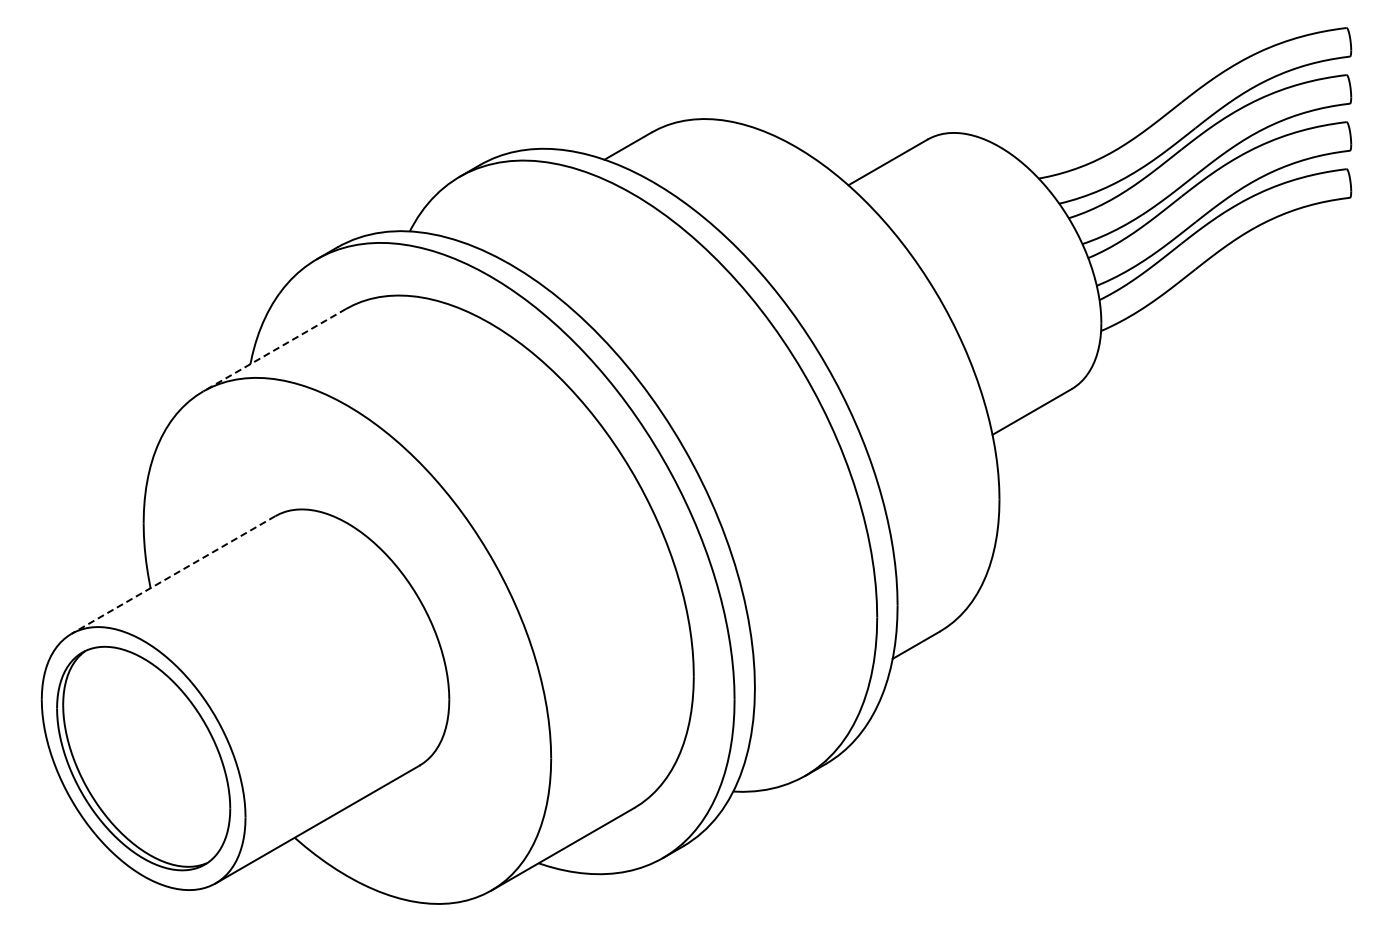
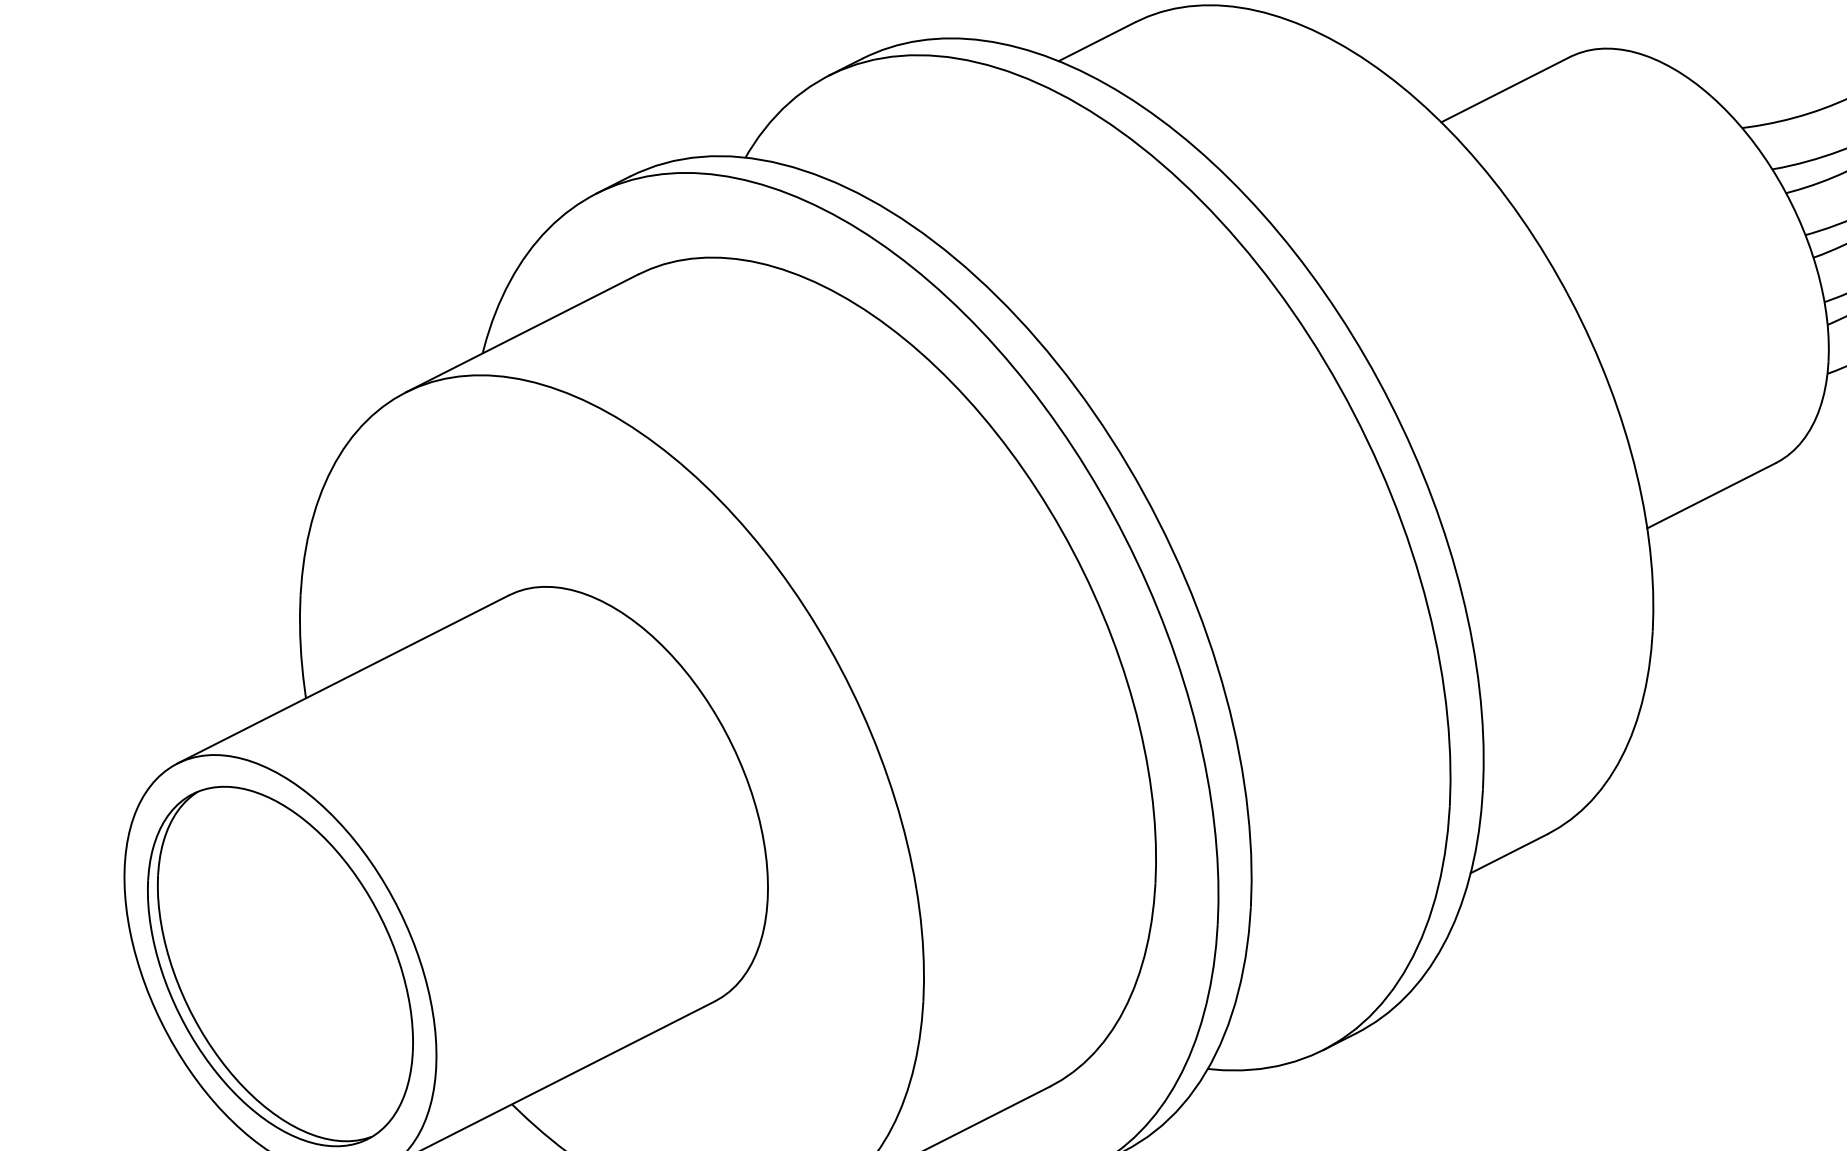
line: (274, 350) -> (521, 333), dashed -> solid
line: (173, 574) -> (343, 678), dashed -> solid

